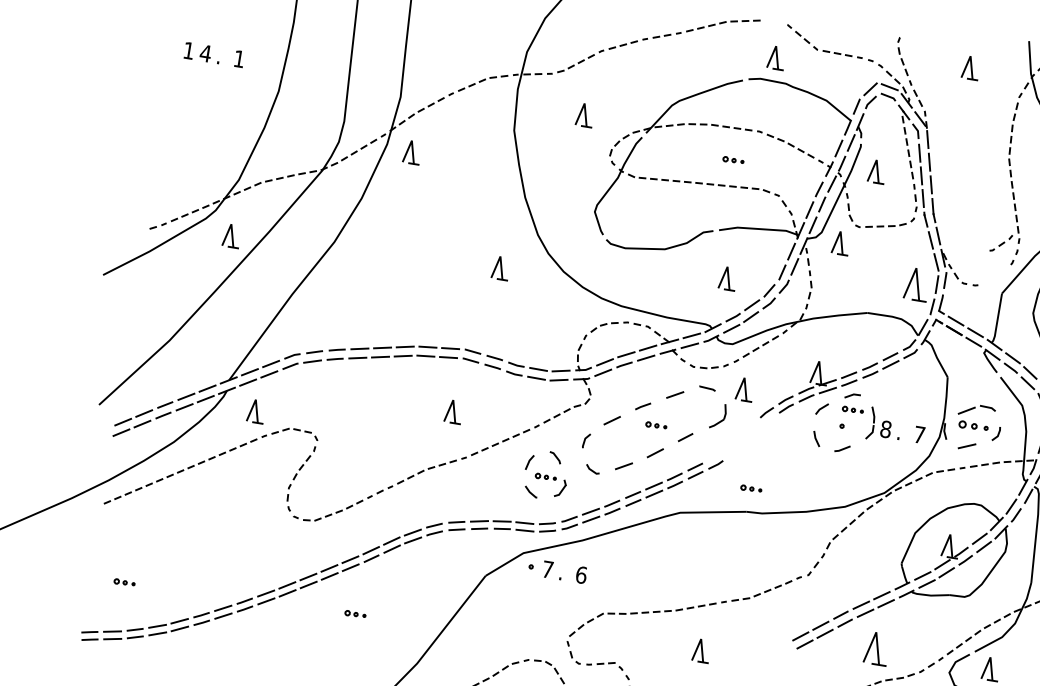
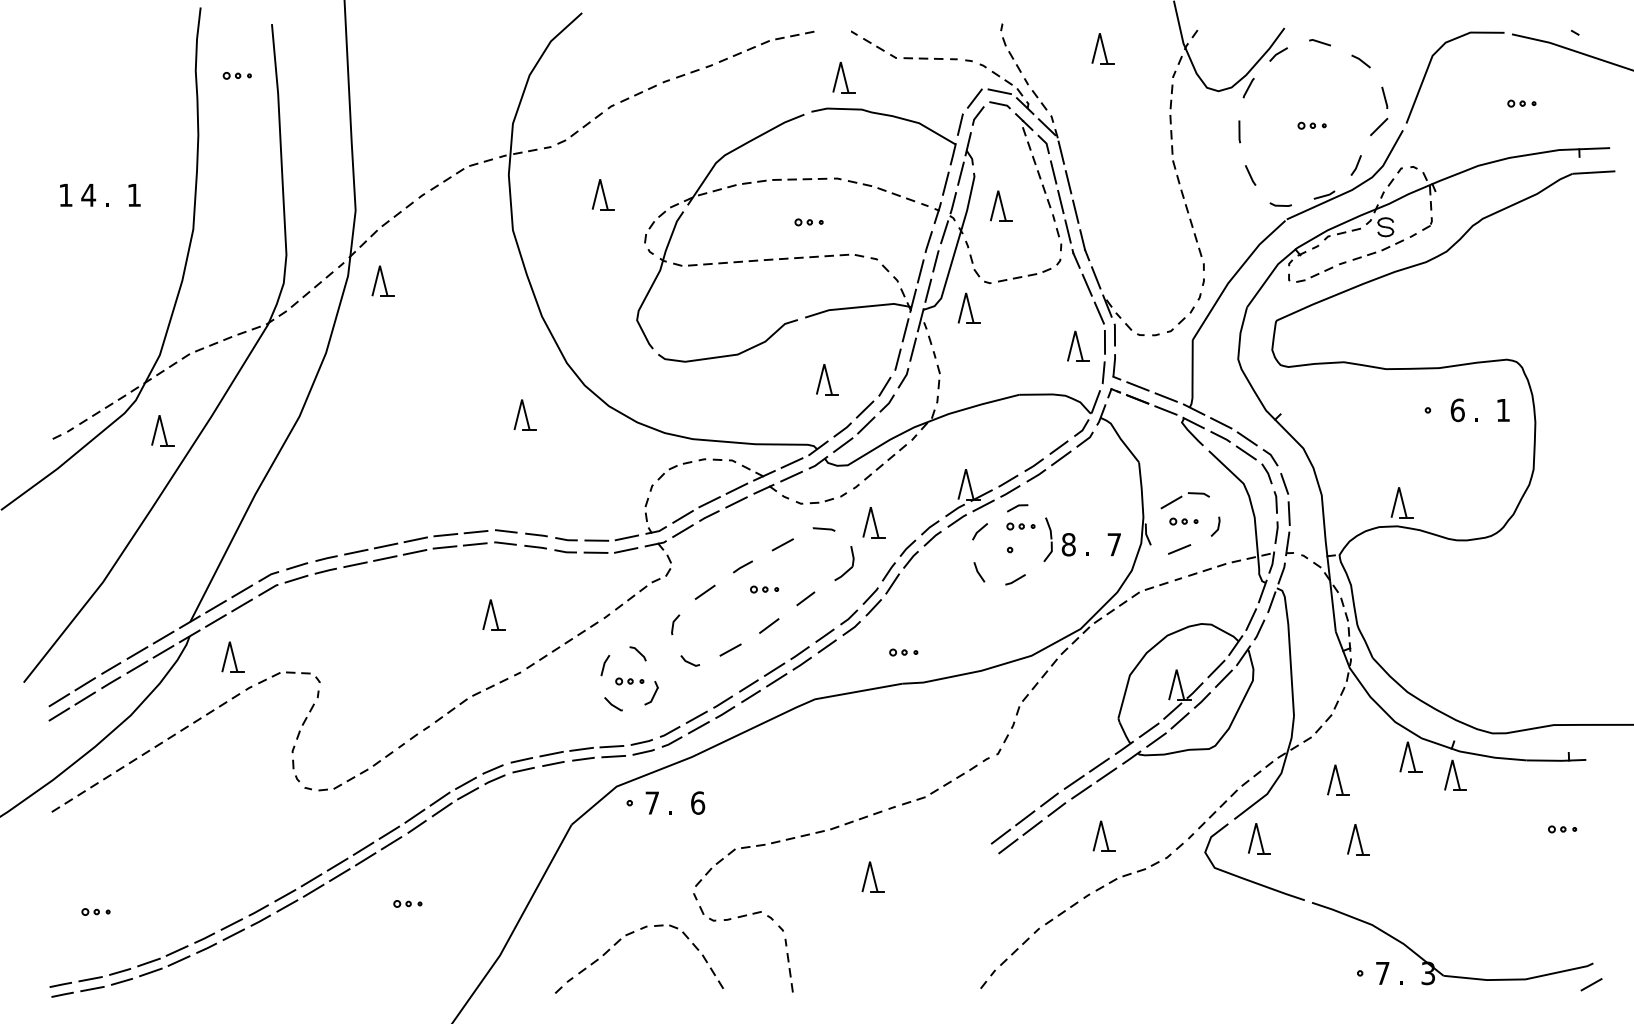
part: (1001, 242) -> (1180, 319), moved
part: (917, 283) -> (1078, 345), size x0.71
part: (973, 426) -> (1183, 521), size x0.71
part: (741, 438) -> (879, 588), added
part: (876, 647) -> (1103, 835), size x0.71

